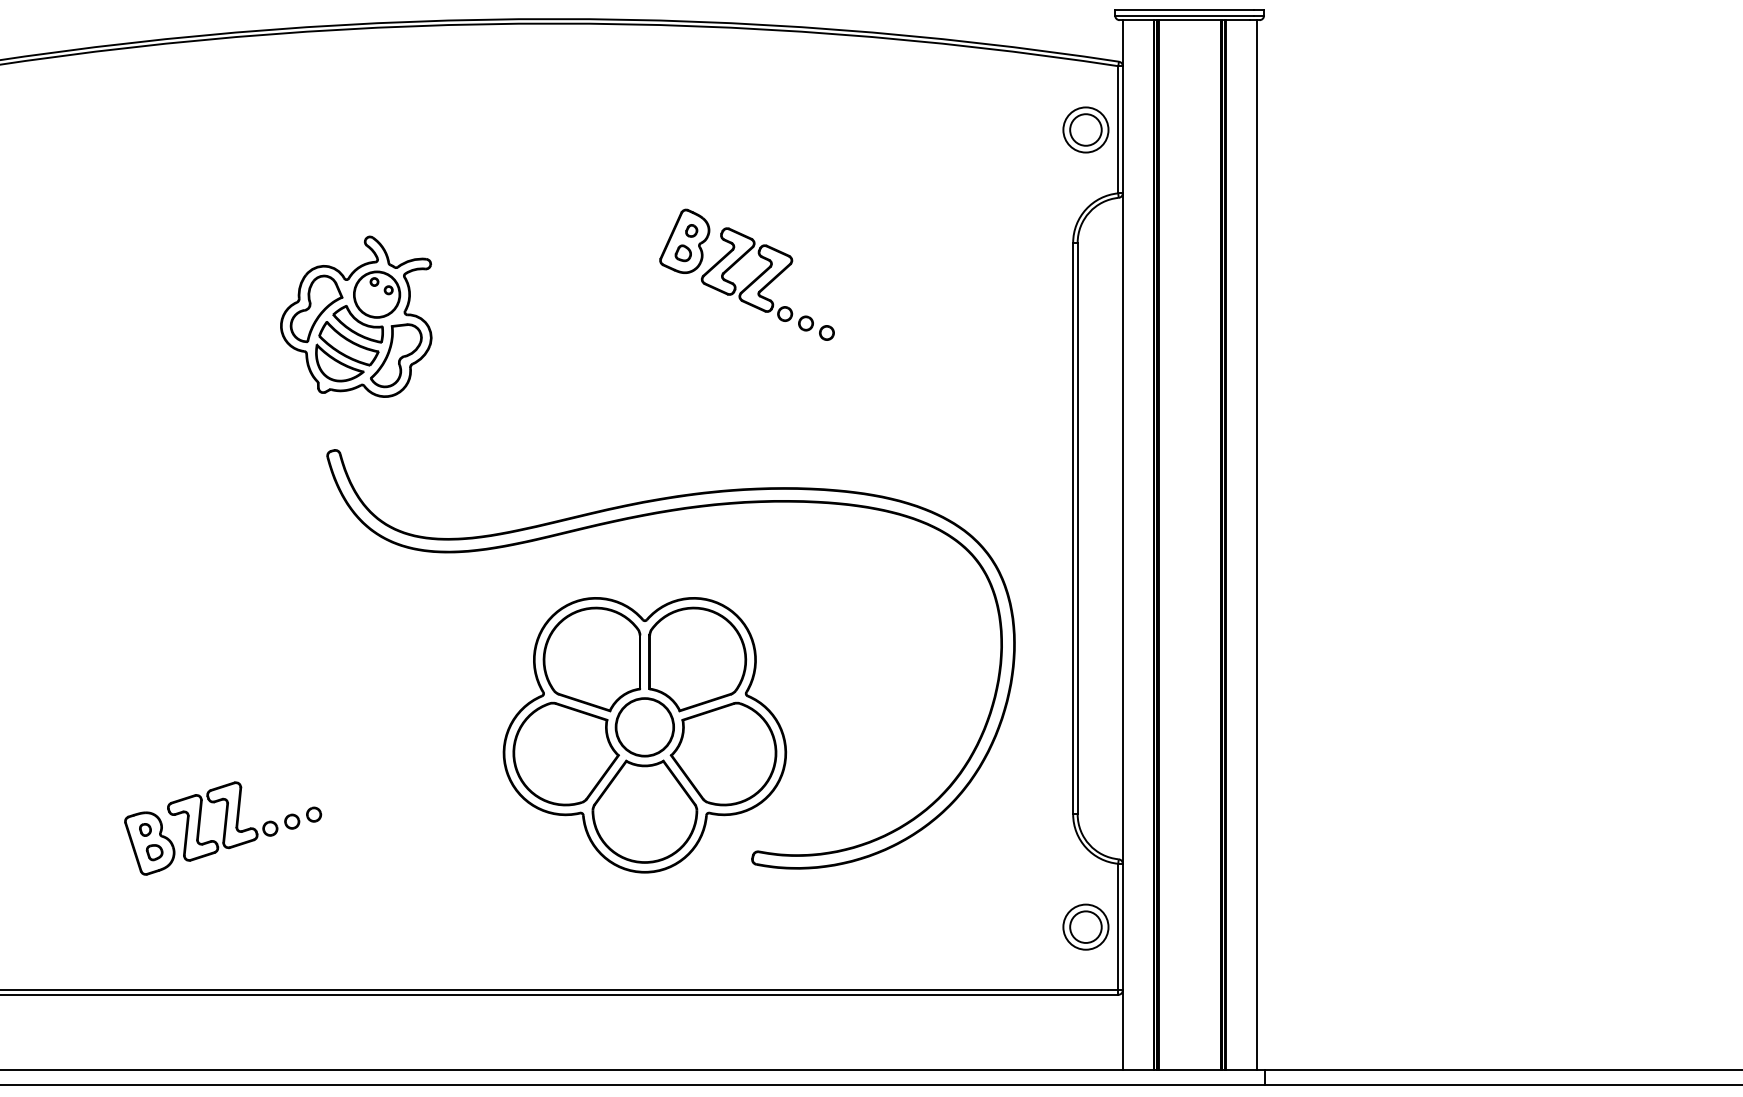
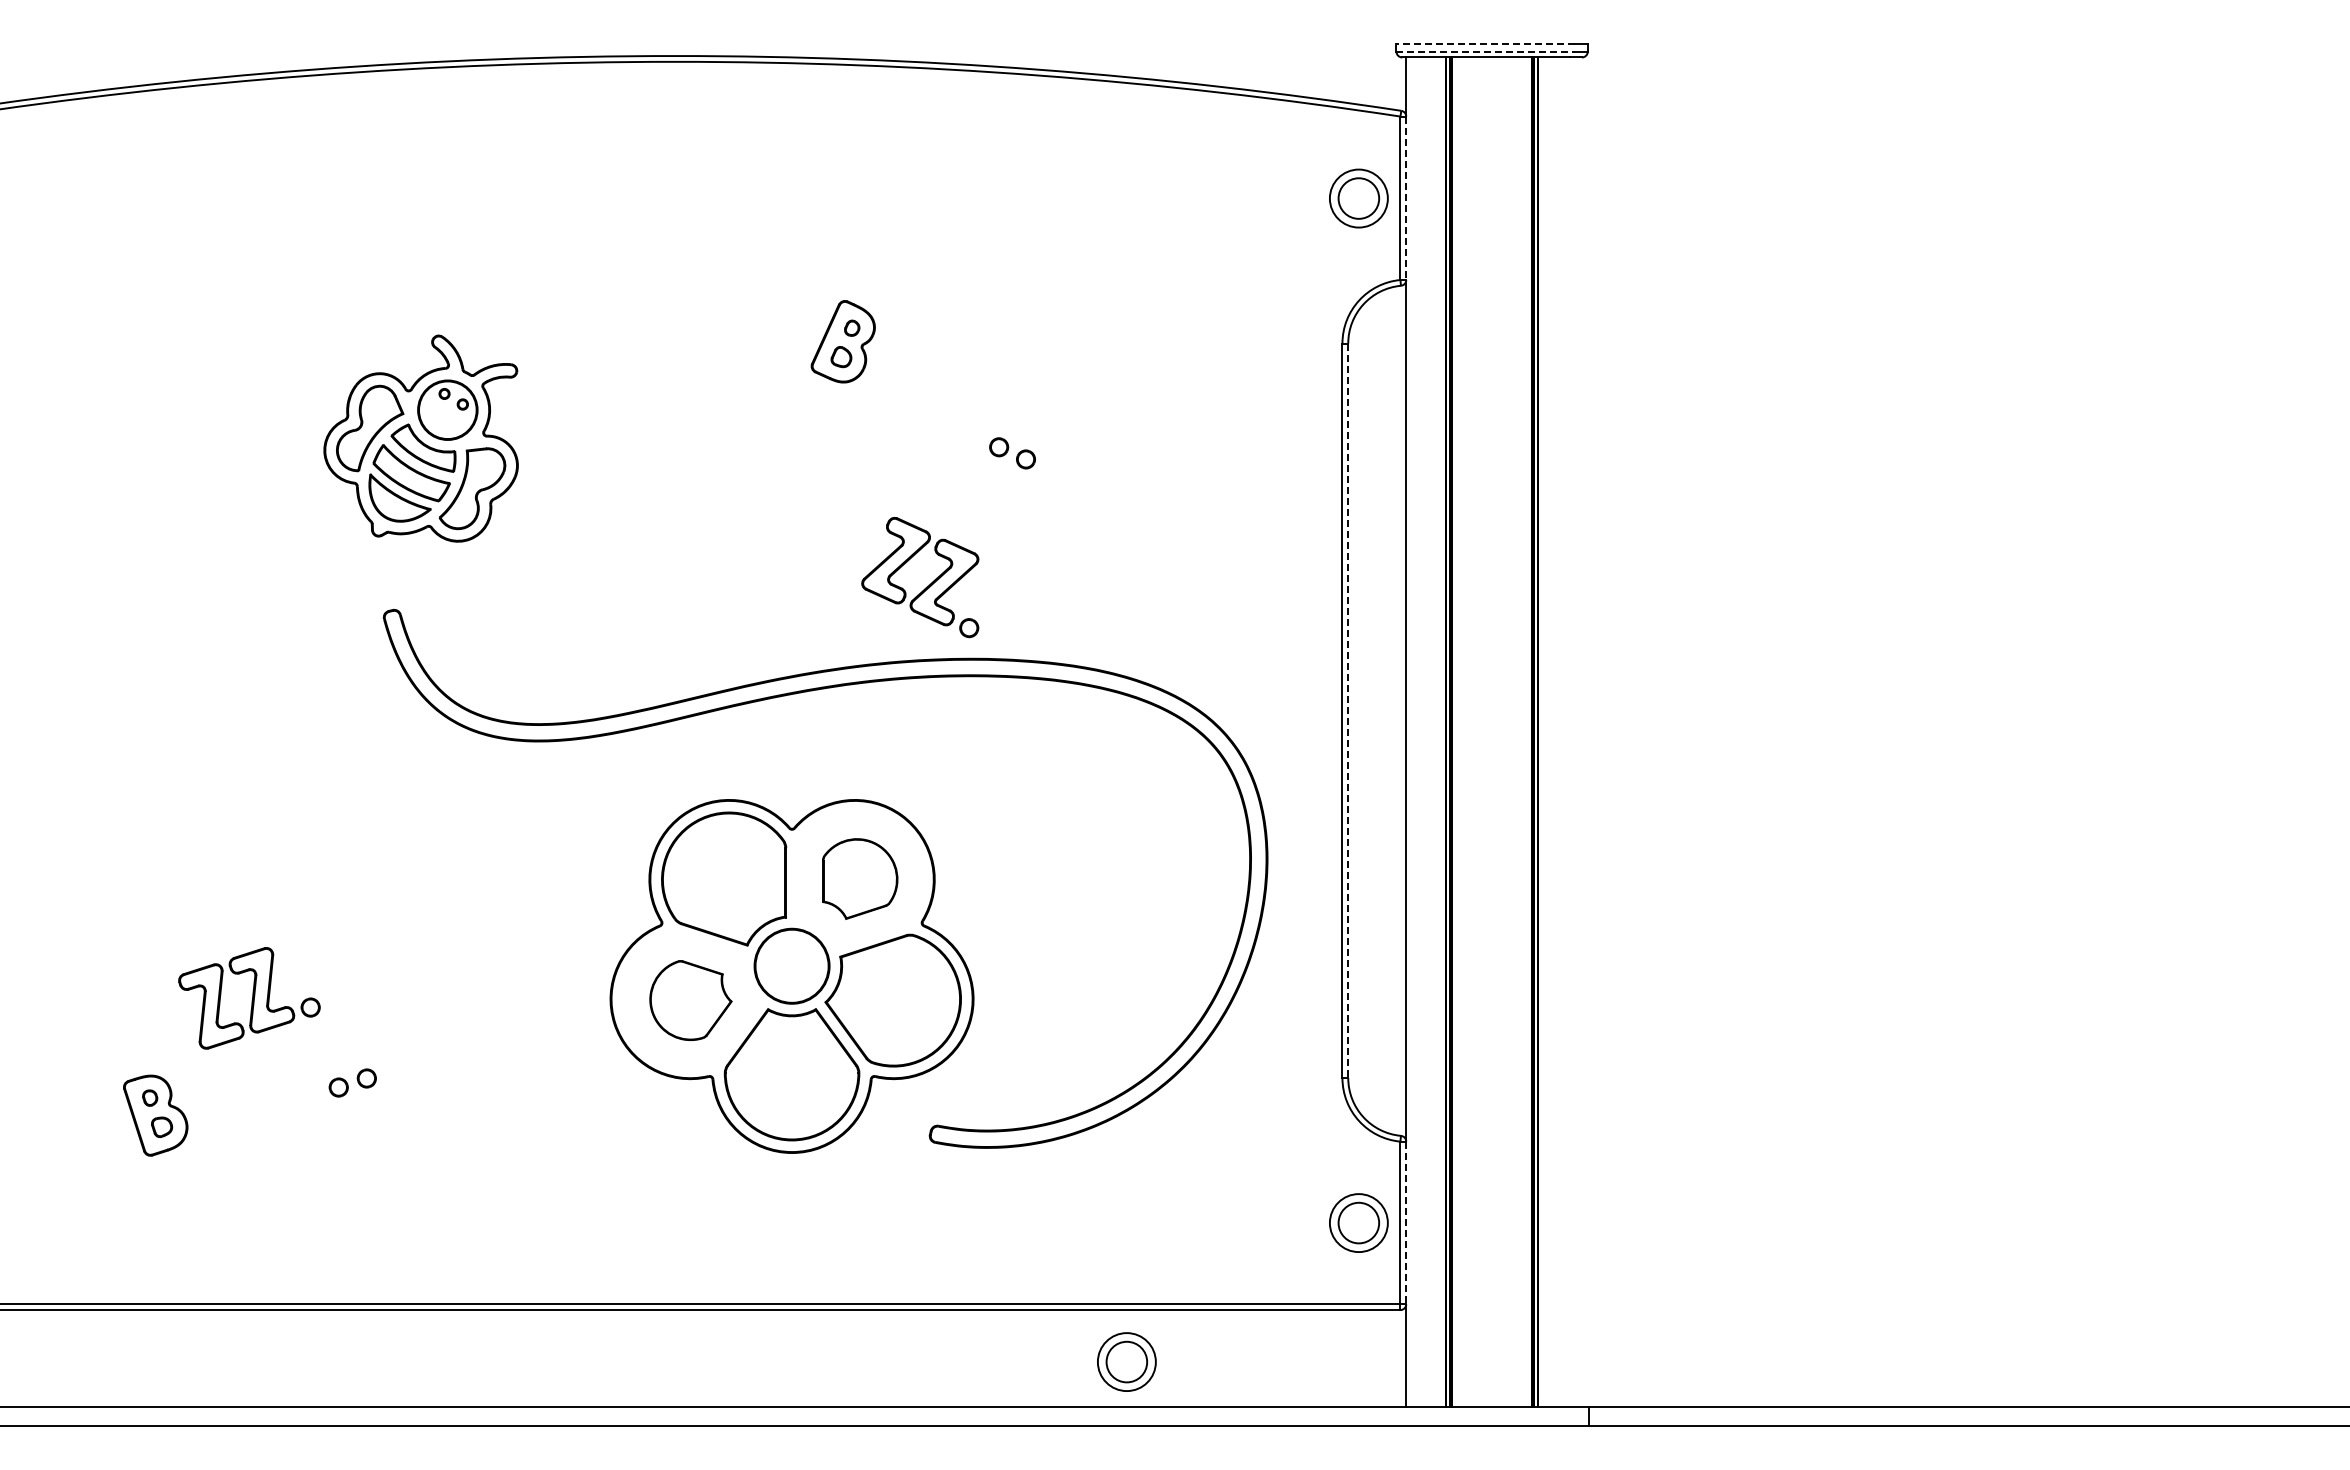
line: (1184, 9) -> (1485, 43), solid -> dashed
line: (1185, 15) -> (1486, 51), solid -> dashed
line: (1123, 129) -> (1406, 198), solid -> dashed
part: (752, 280) -> (927, 585), moved
line: (1077, 529) -> (1348, 711), solid -> dashed
line: (1256, 544) -> (1578, 731), removed
part: (698, 659) -> (860, 878), size x0.6
part: (565, 753) -> (690, 1000), size x0.6
part: (222, 821) -> (249, 998), moved
line: (1123, 927) -> (1406, 1223), solid -> dashed
part: (905, 1034) -> (1126, 1361), added

